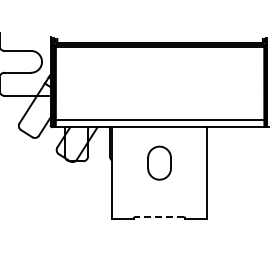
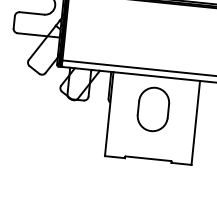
part: (159, 162) -> (153, 108), size x1.43
line: (159, 217) -> (148, 159), dashed -> solid

